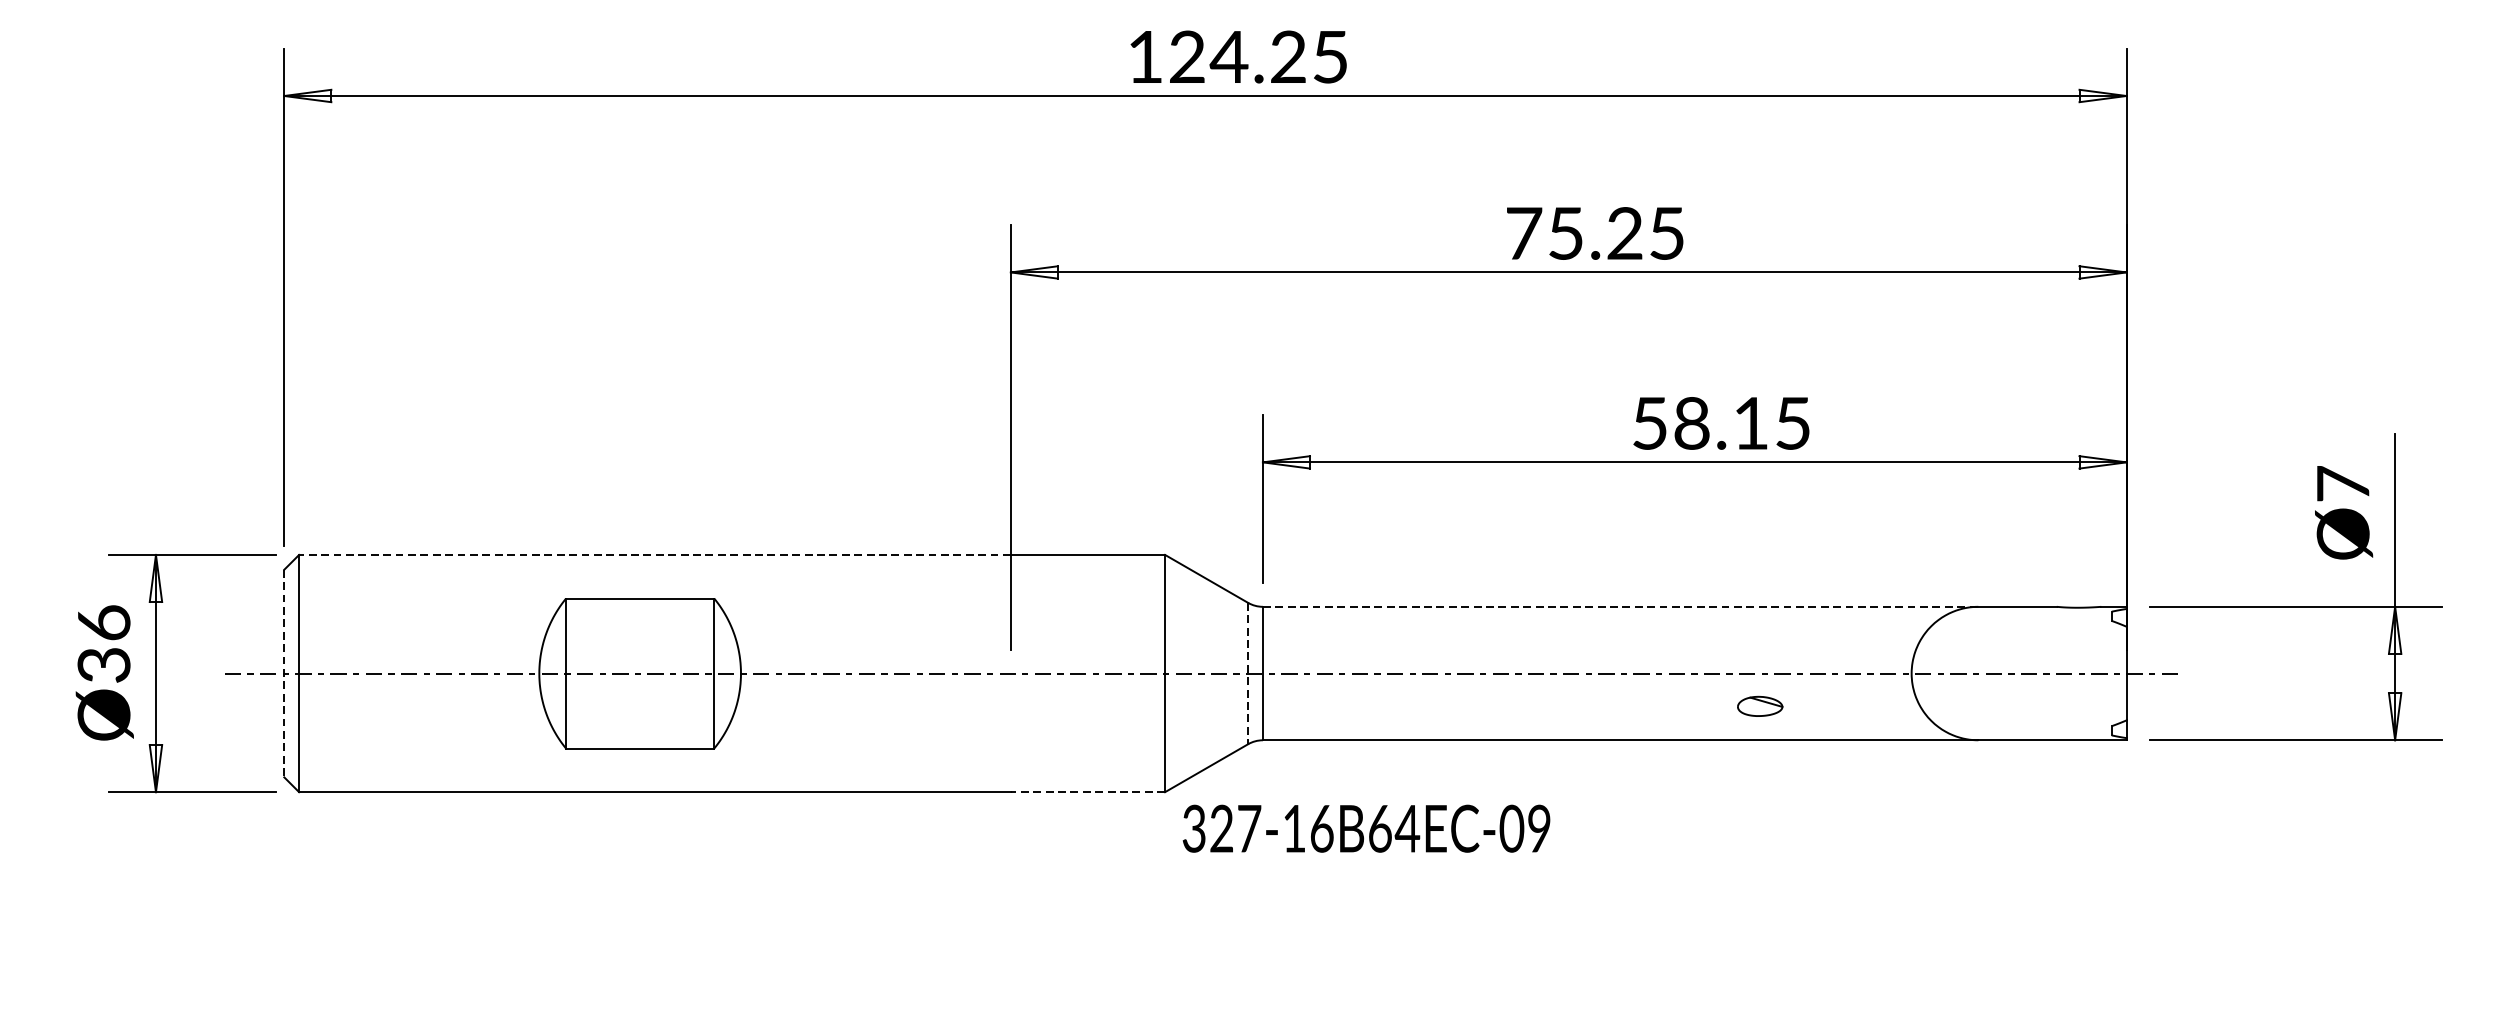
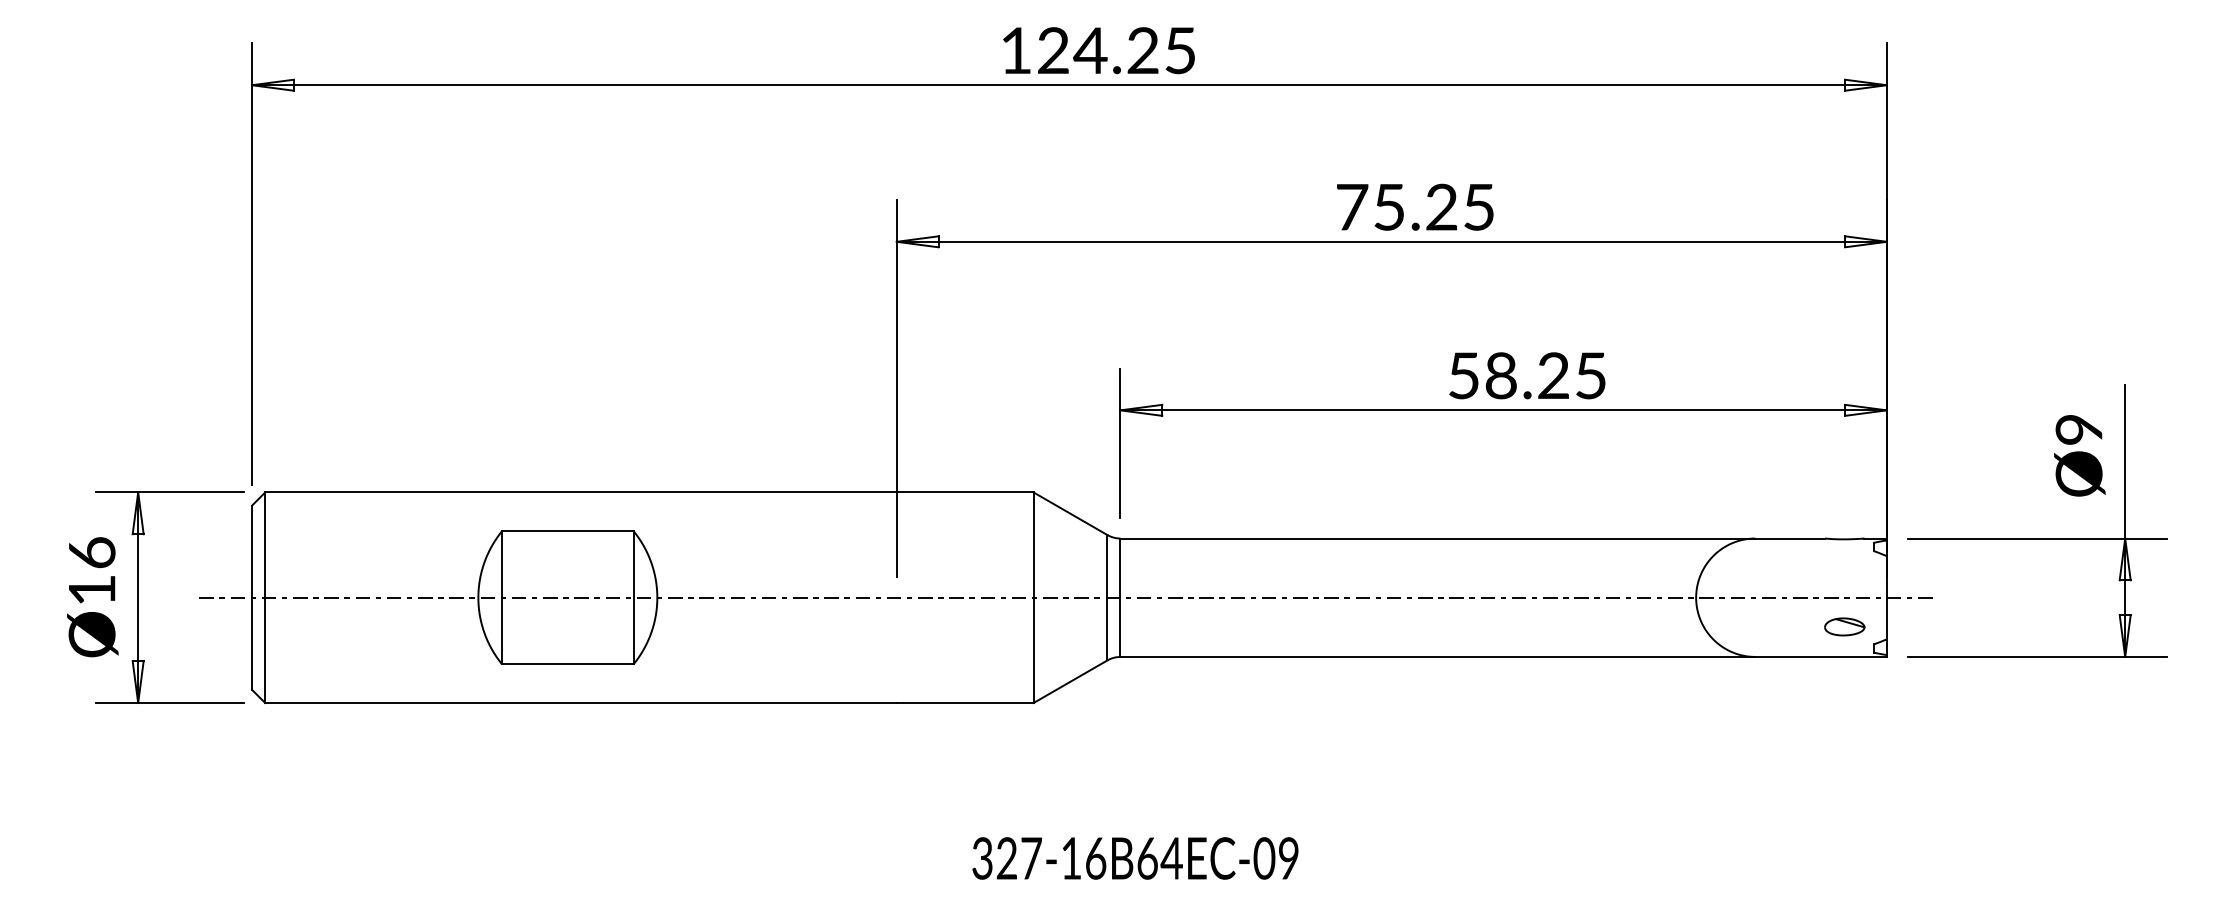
text: (1750, 423) -> (1553, 375), 58.15 -> 58.25
text: (2342, 482) -> (2078, 428), Ø7 -> Ø9
line: (655, 554) -> (581, 492), dashed -> solid
line: (1621, 606) -> (1438, 538), dashed -> solid
text: (103, 665) -> (91, 590), Ø36 -> Ø16
line: (1248, 673) -> (1107, 597), dashed -> solid
line: (284, 674) -> (252, 598), dashed -> solid
part: (1759, 705) -> (1844, 626), moved
line: (1087, 792) -> (964, 703), dashed -> solid
text: (1366, 828) -> (1135, 858), moved

